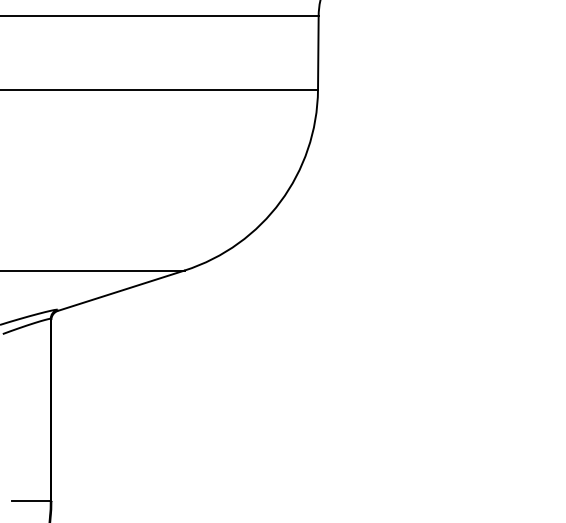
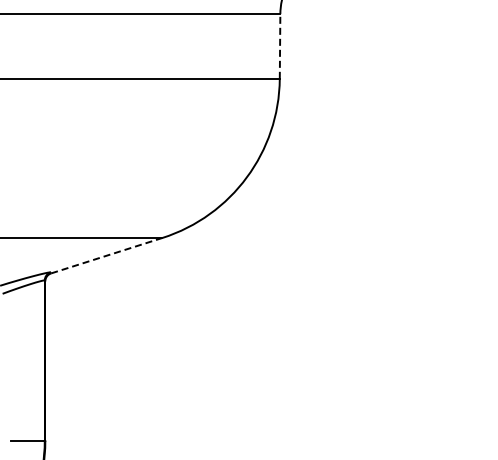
line: (318, 51) -> (280, 45), solid -> dashed
line: (122, 290) -> (107, 255), solid -> dashed

